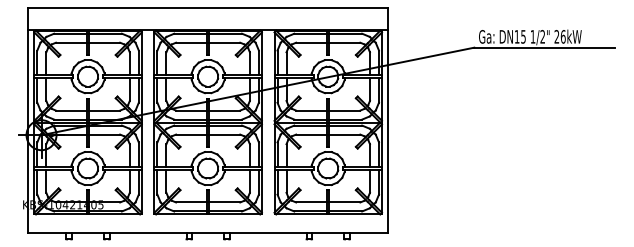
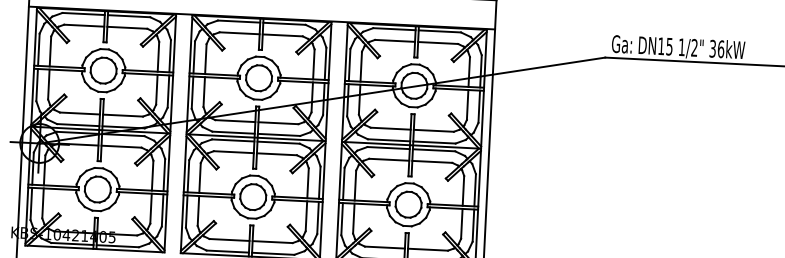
text: (556, 36) -> (712, 48), 26kW -> 36kW

